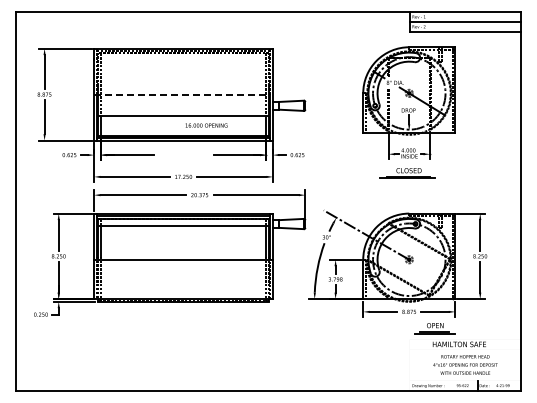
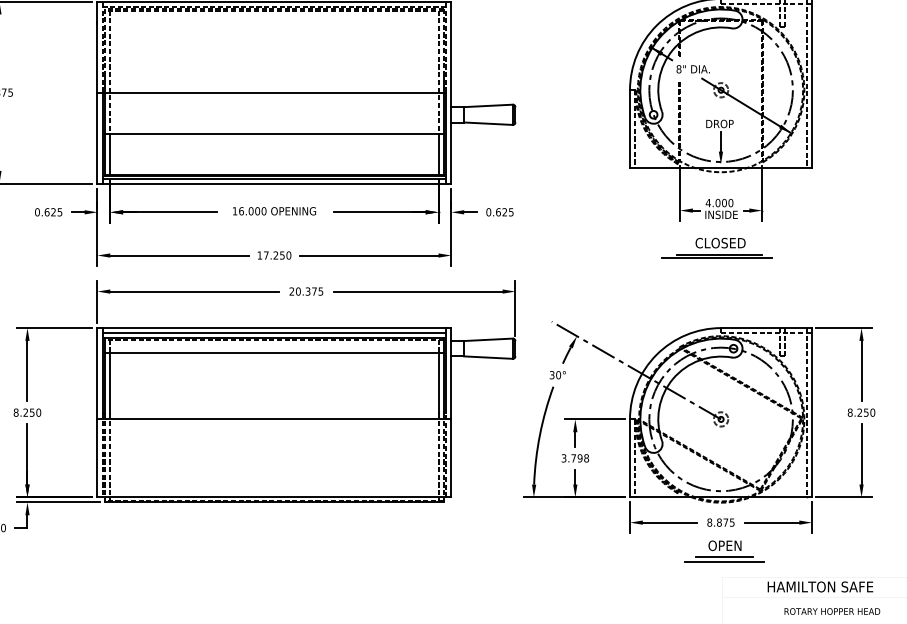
line: (182, 94) -> (272, 92), dashed -> solid
text: (206, 125) -> (274, 211), moved
part: (434, 328) -> (723, 551), moved

